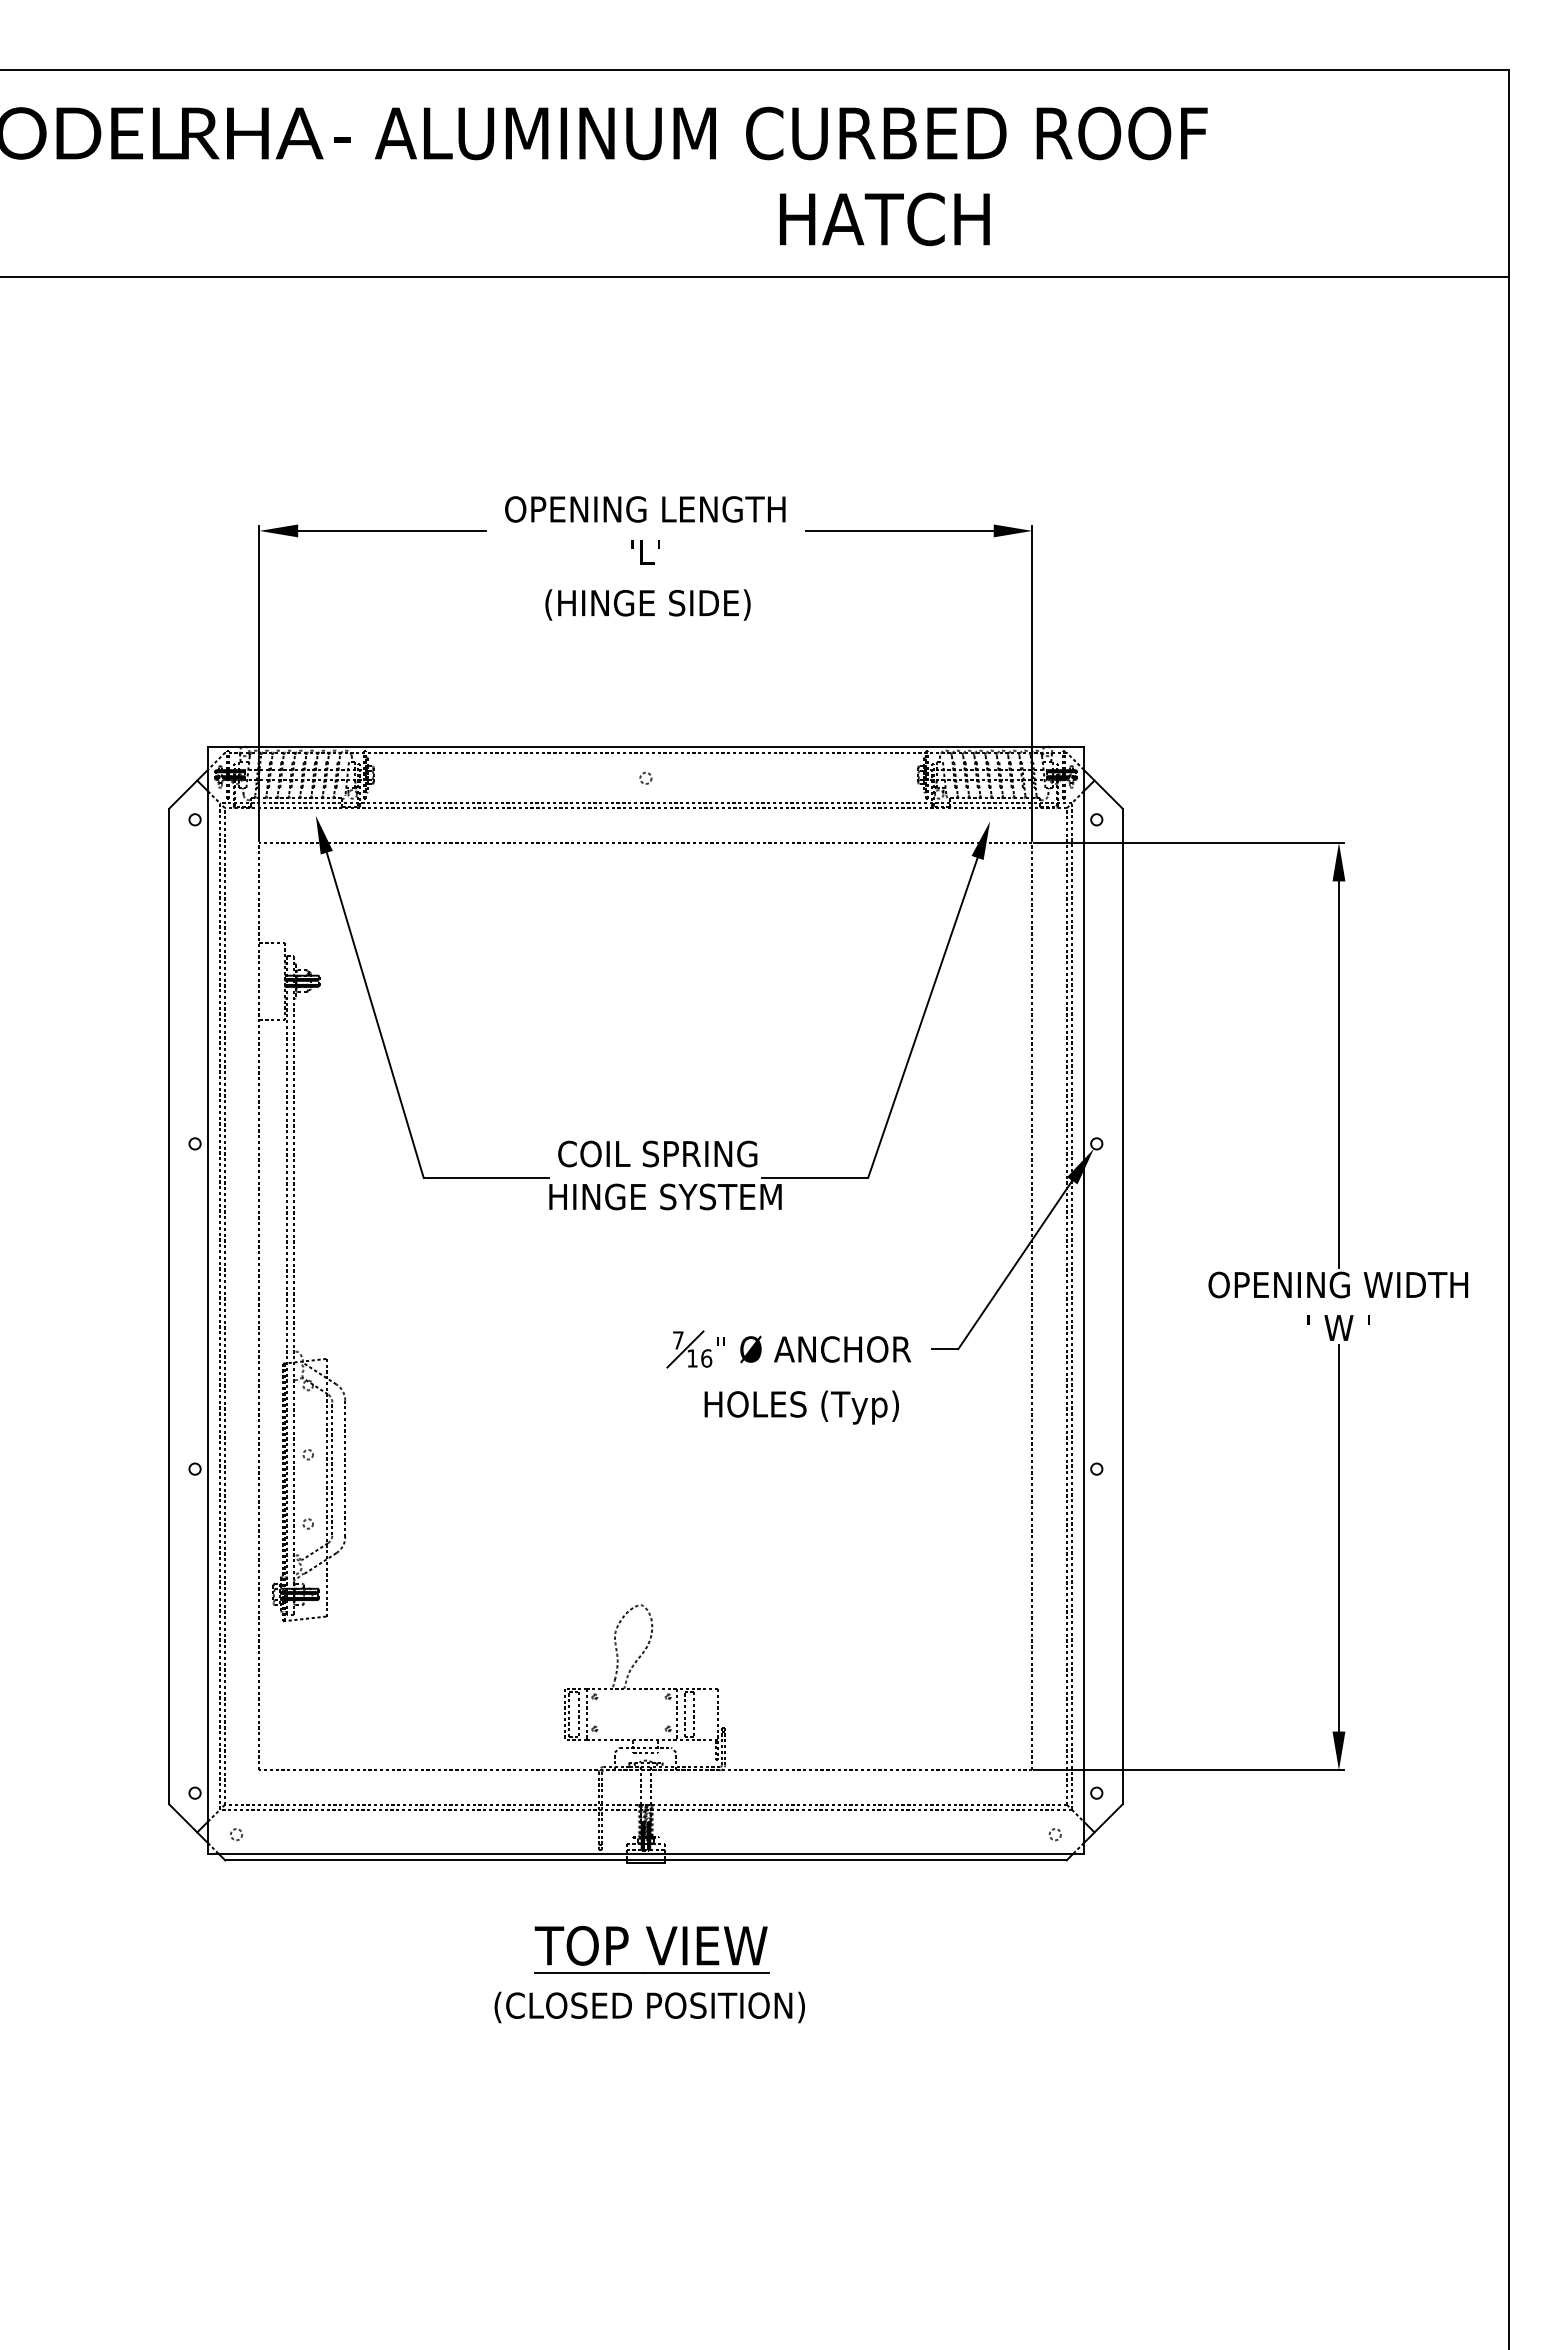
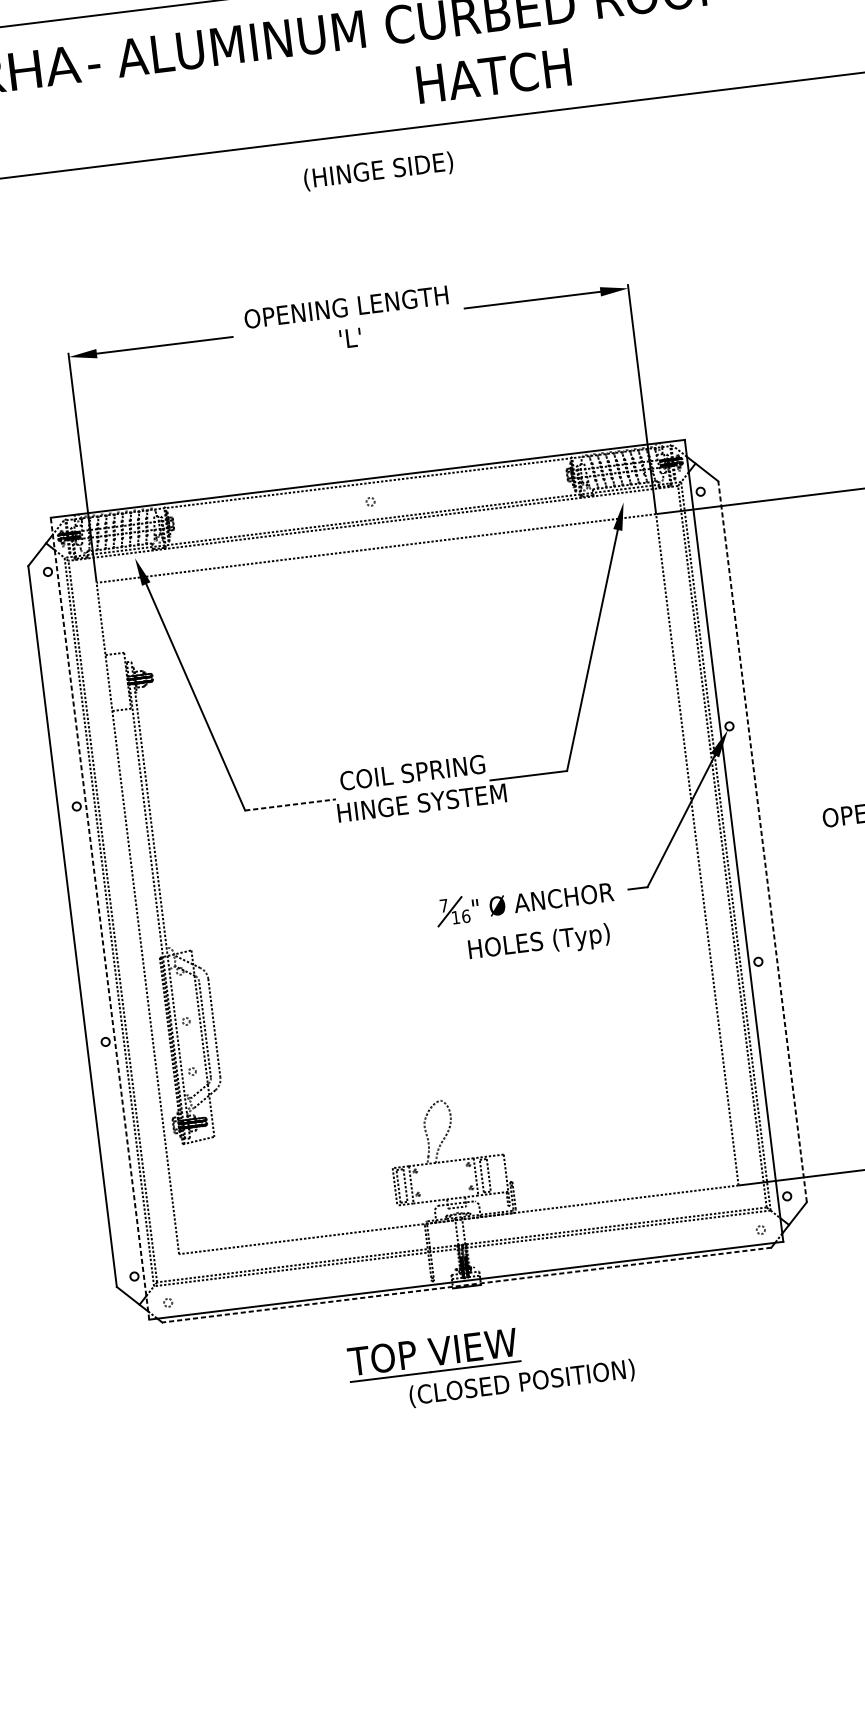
text: (647, 604) -> (378, 171), moved
line: (486, 1177) -> (290, 804), solid -> dashed
line: (207, 1300) -> (99, 918), solid -> dashed
line: (1122, 1306) -> (762, 841), solid -> dashed
line: (645, 1860) -> (466, 1285), solid -> dashed
part: (651, 1949) -> (433, 1354), moved
text: (649, 2007) -> (521, 1383), moved

